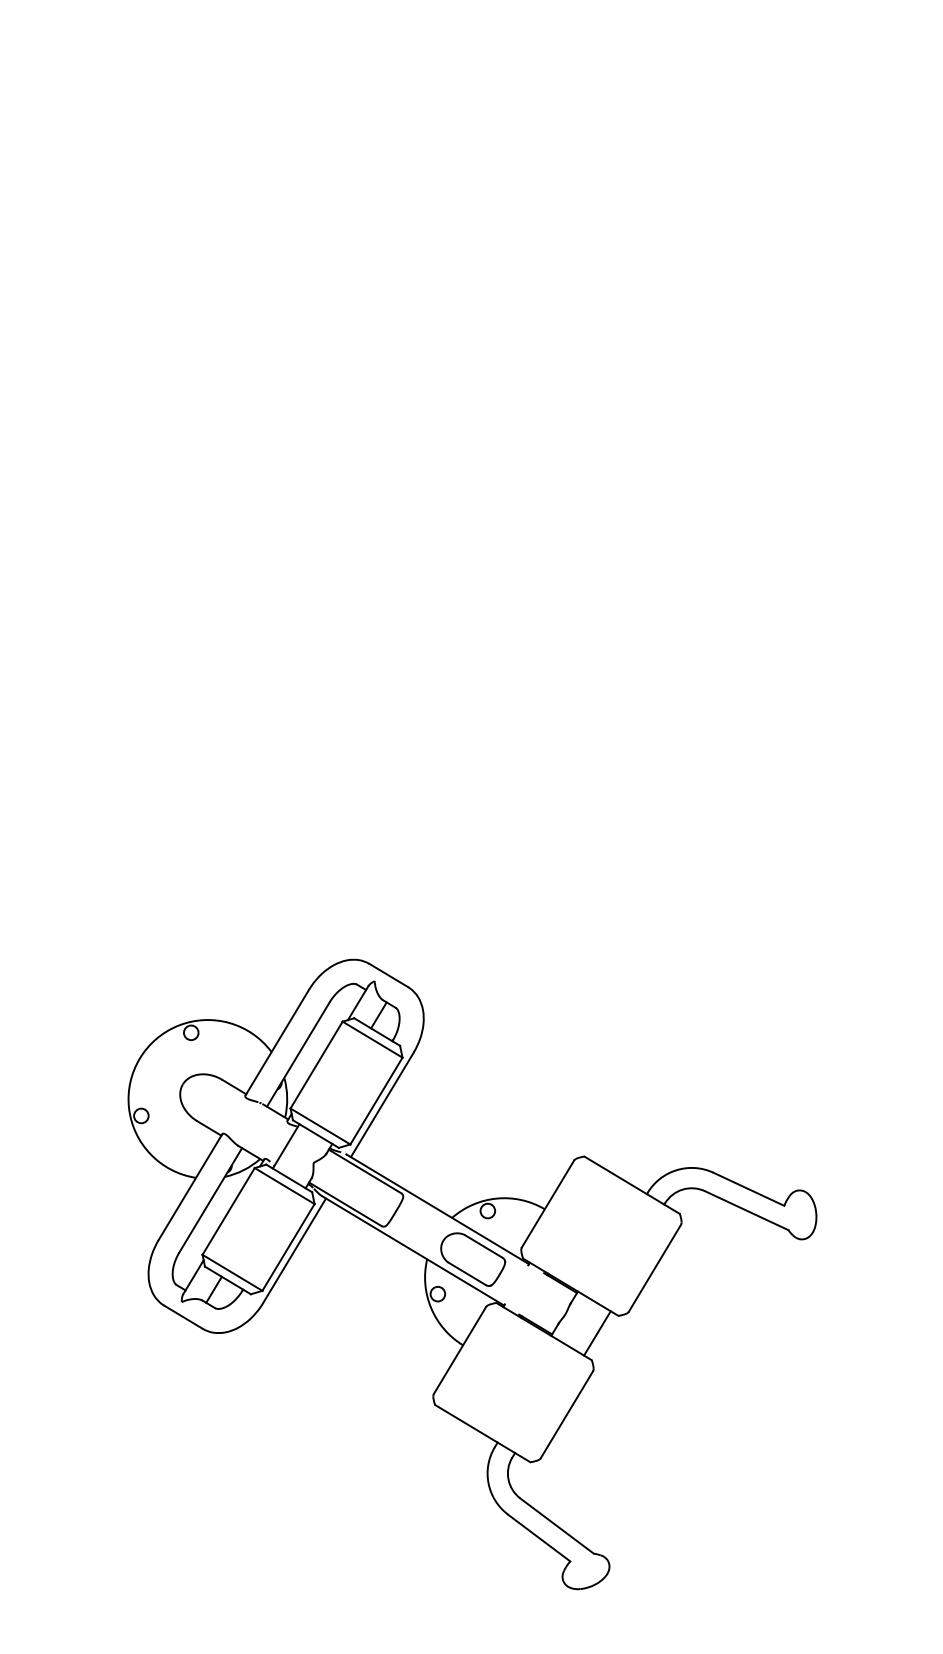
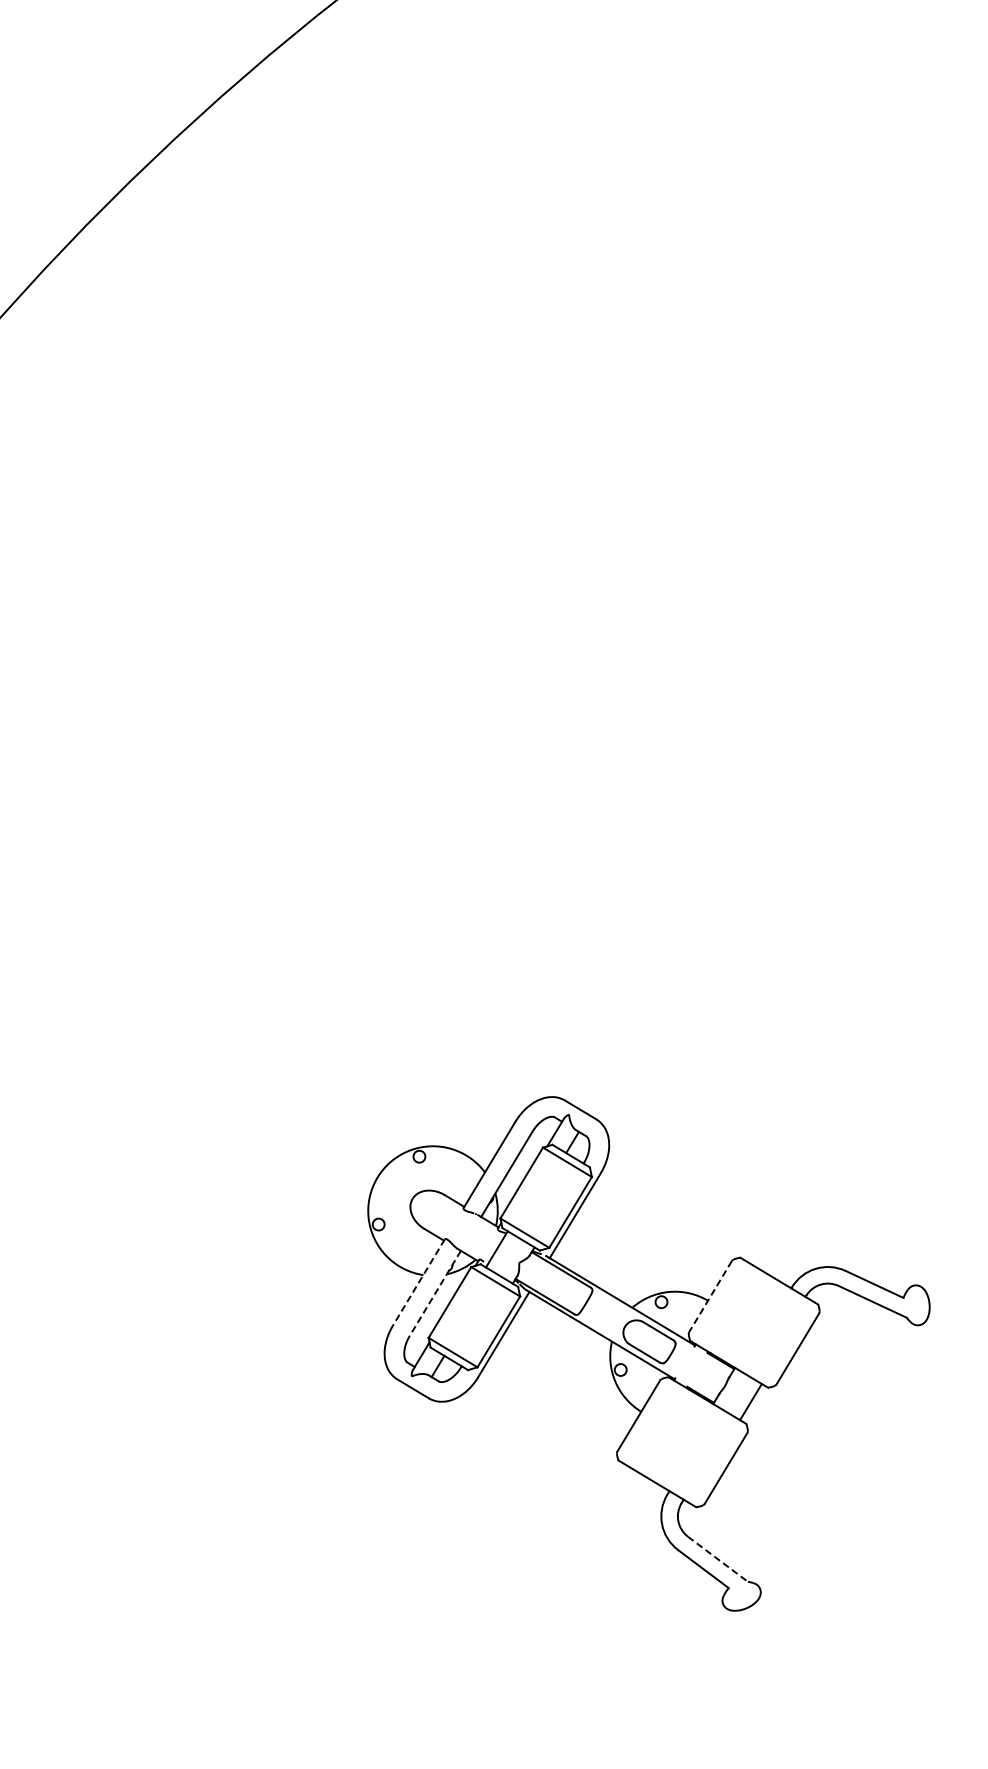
line: (190, 1188) -> (418, 1283), solid -> dashed
line: (210, 1200) -> (435, 1293), solid -> dashed
line: (547, 1204) -> (710, 1296), solid -> dashed
line: (556, 1526) -> (717, 1559), solid -> dashed

